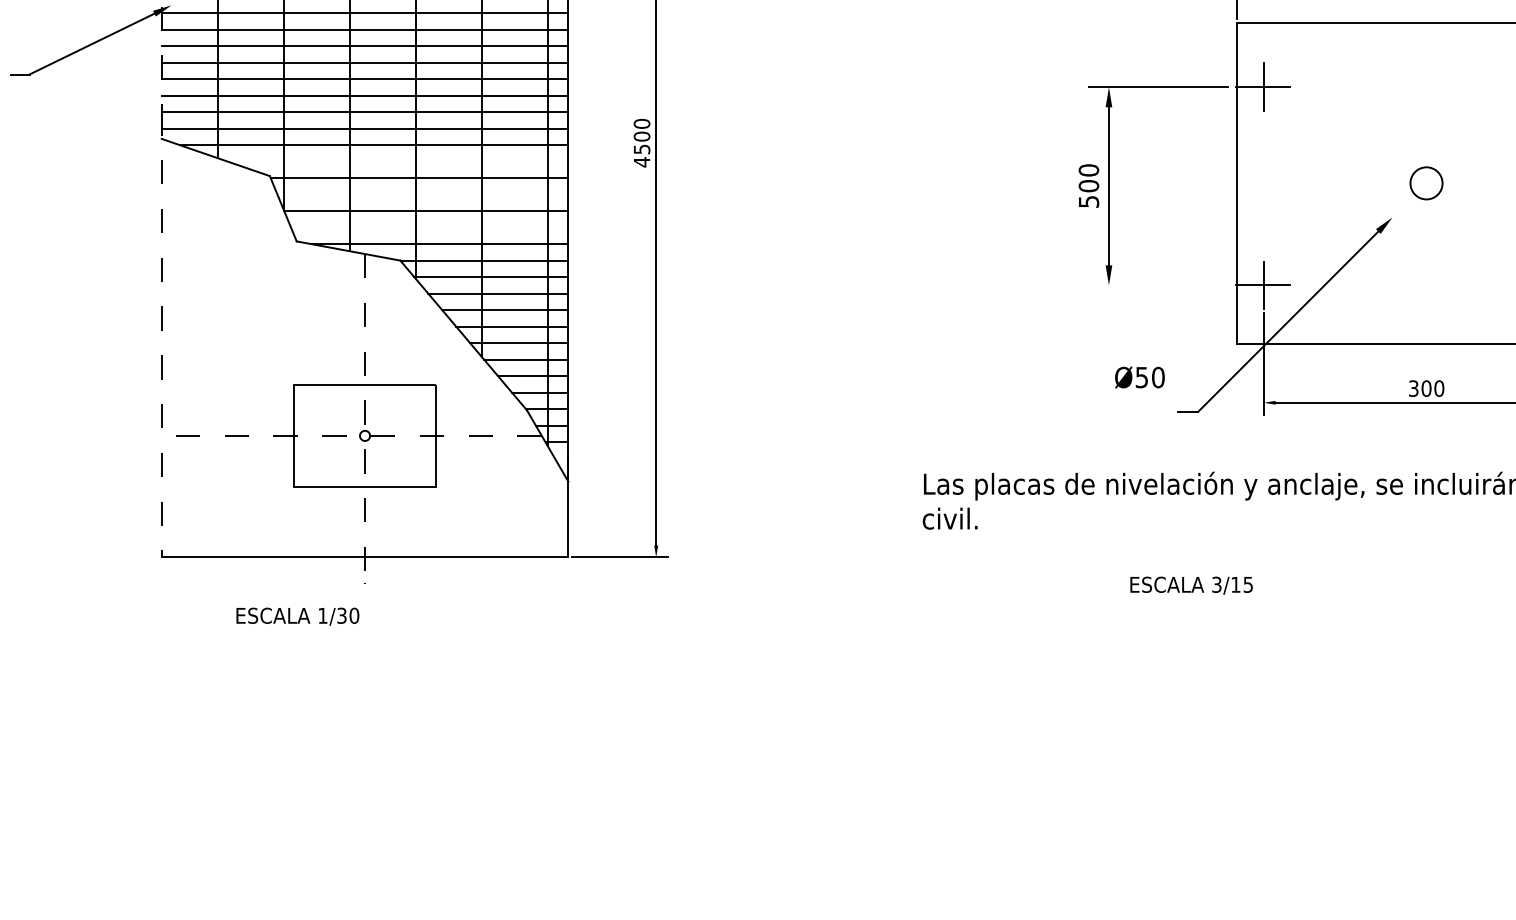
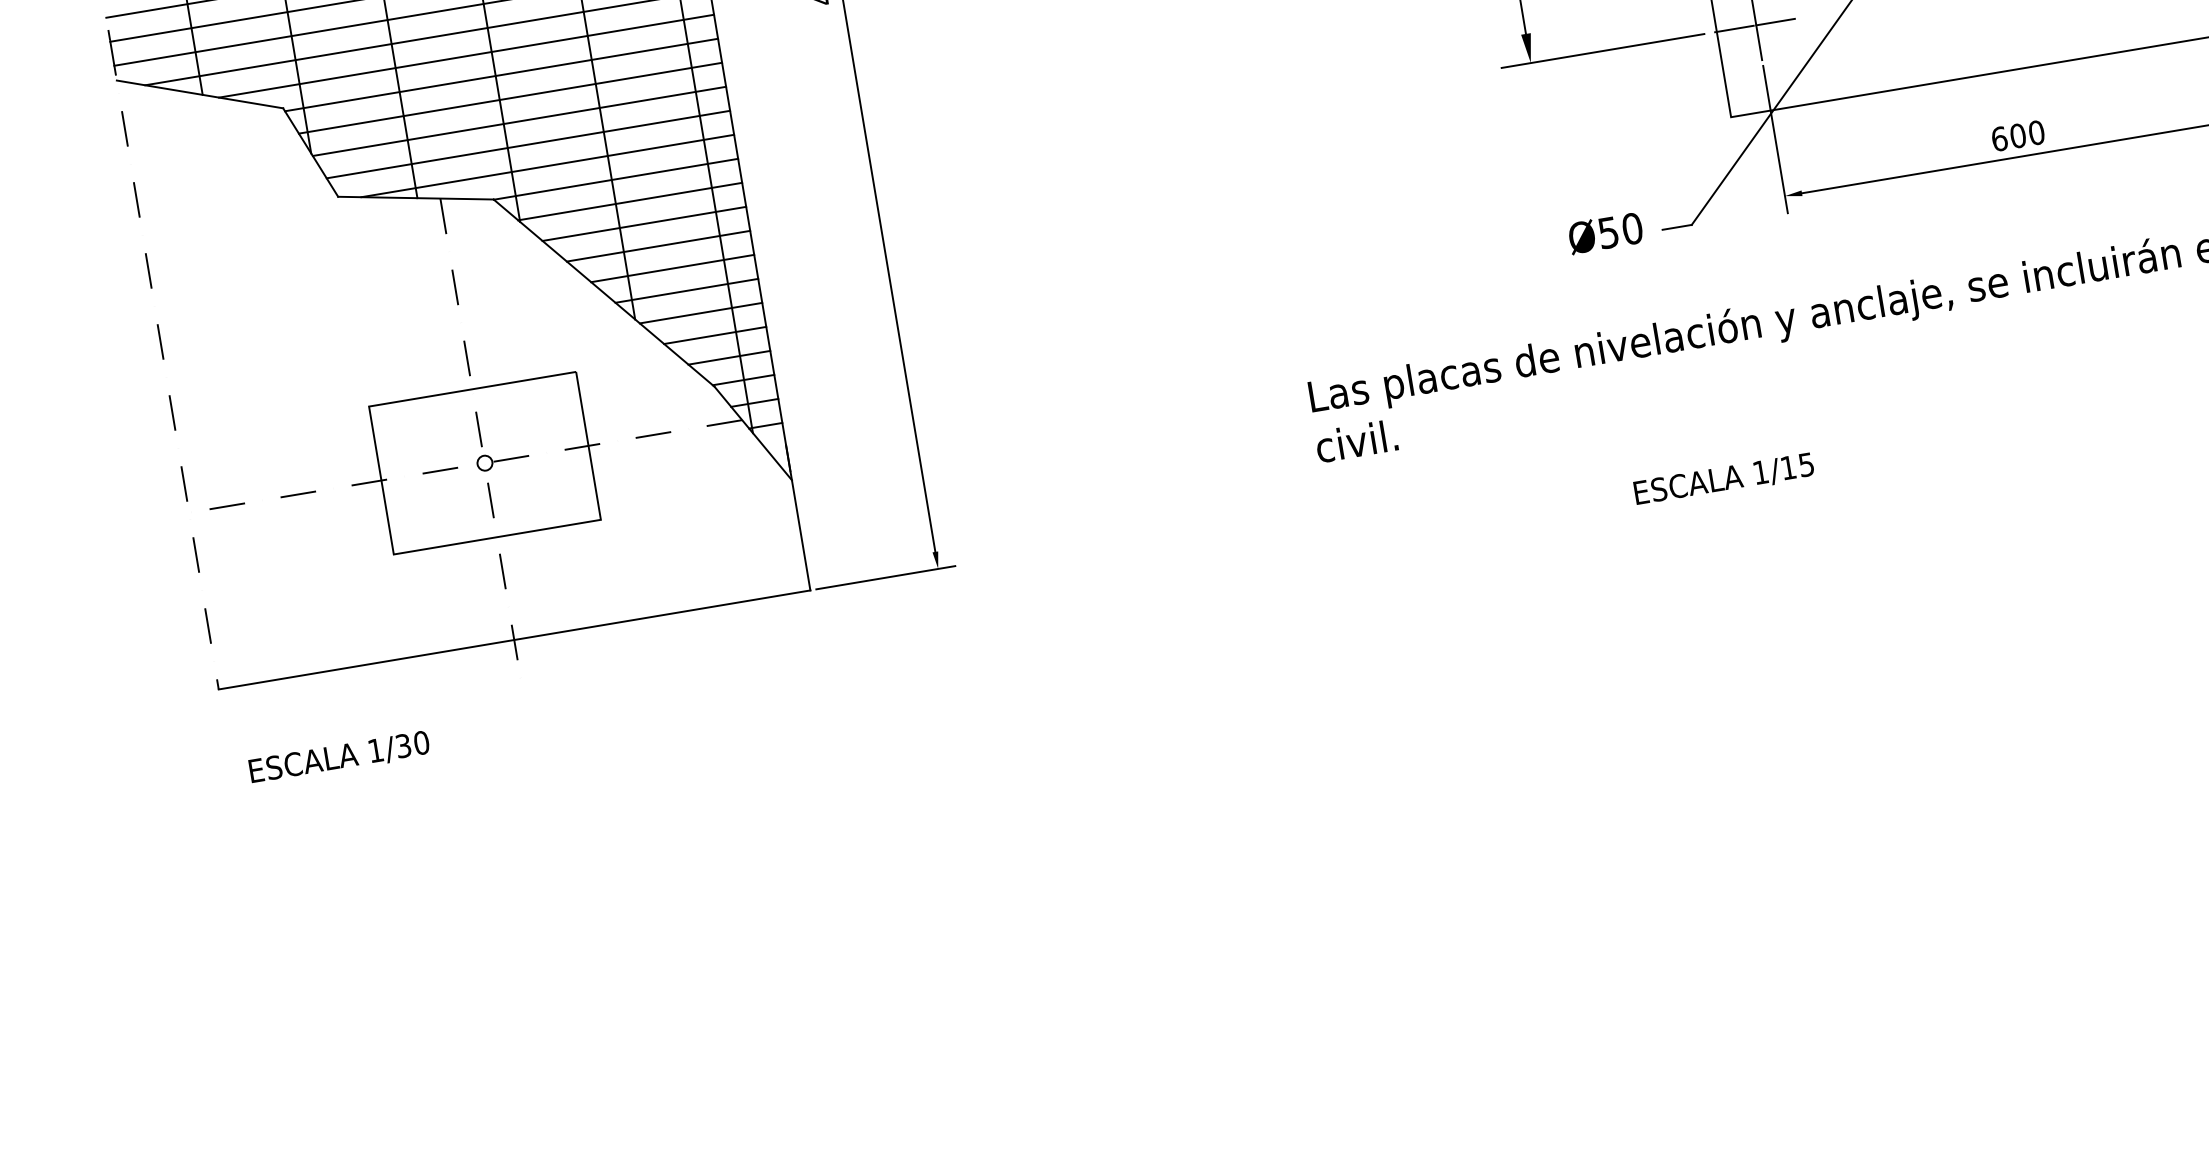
line: (398, 161) -> (466, 55), added
line: (422, 194) -> (509, 97), added
line: (429, 227) -> (528, 144), added
line: (1158, 285) -> (1602, 51), added
text: (1139, 377) -> (1605, 233), moved
text: (1413, 388) -> (1999, 138), 300 -> 600
text: (1216, 584) -> (1760, 472), 3/15 -> 1/15
text: (297, 616) -> (338, 757), moved

